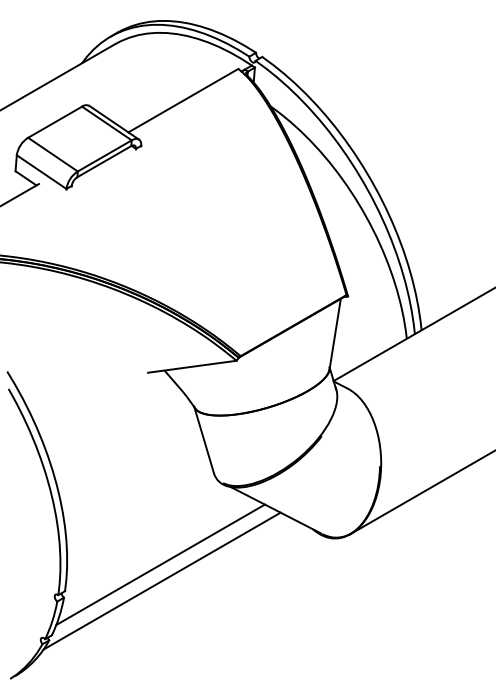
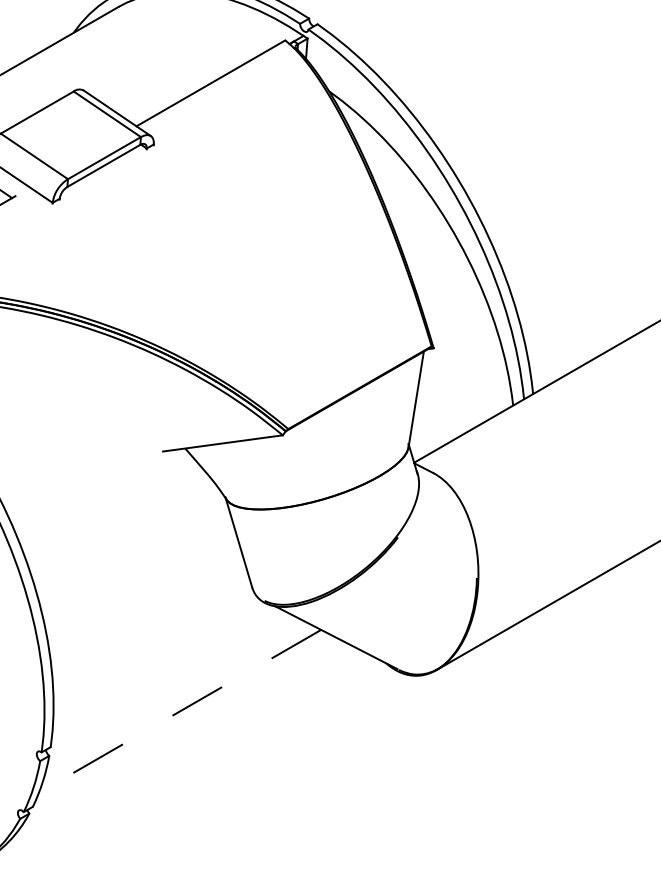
line: (160, 565) -> (179, 712), solid -> dashed
line: (161, 580) -> (181, 732), removed

